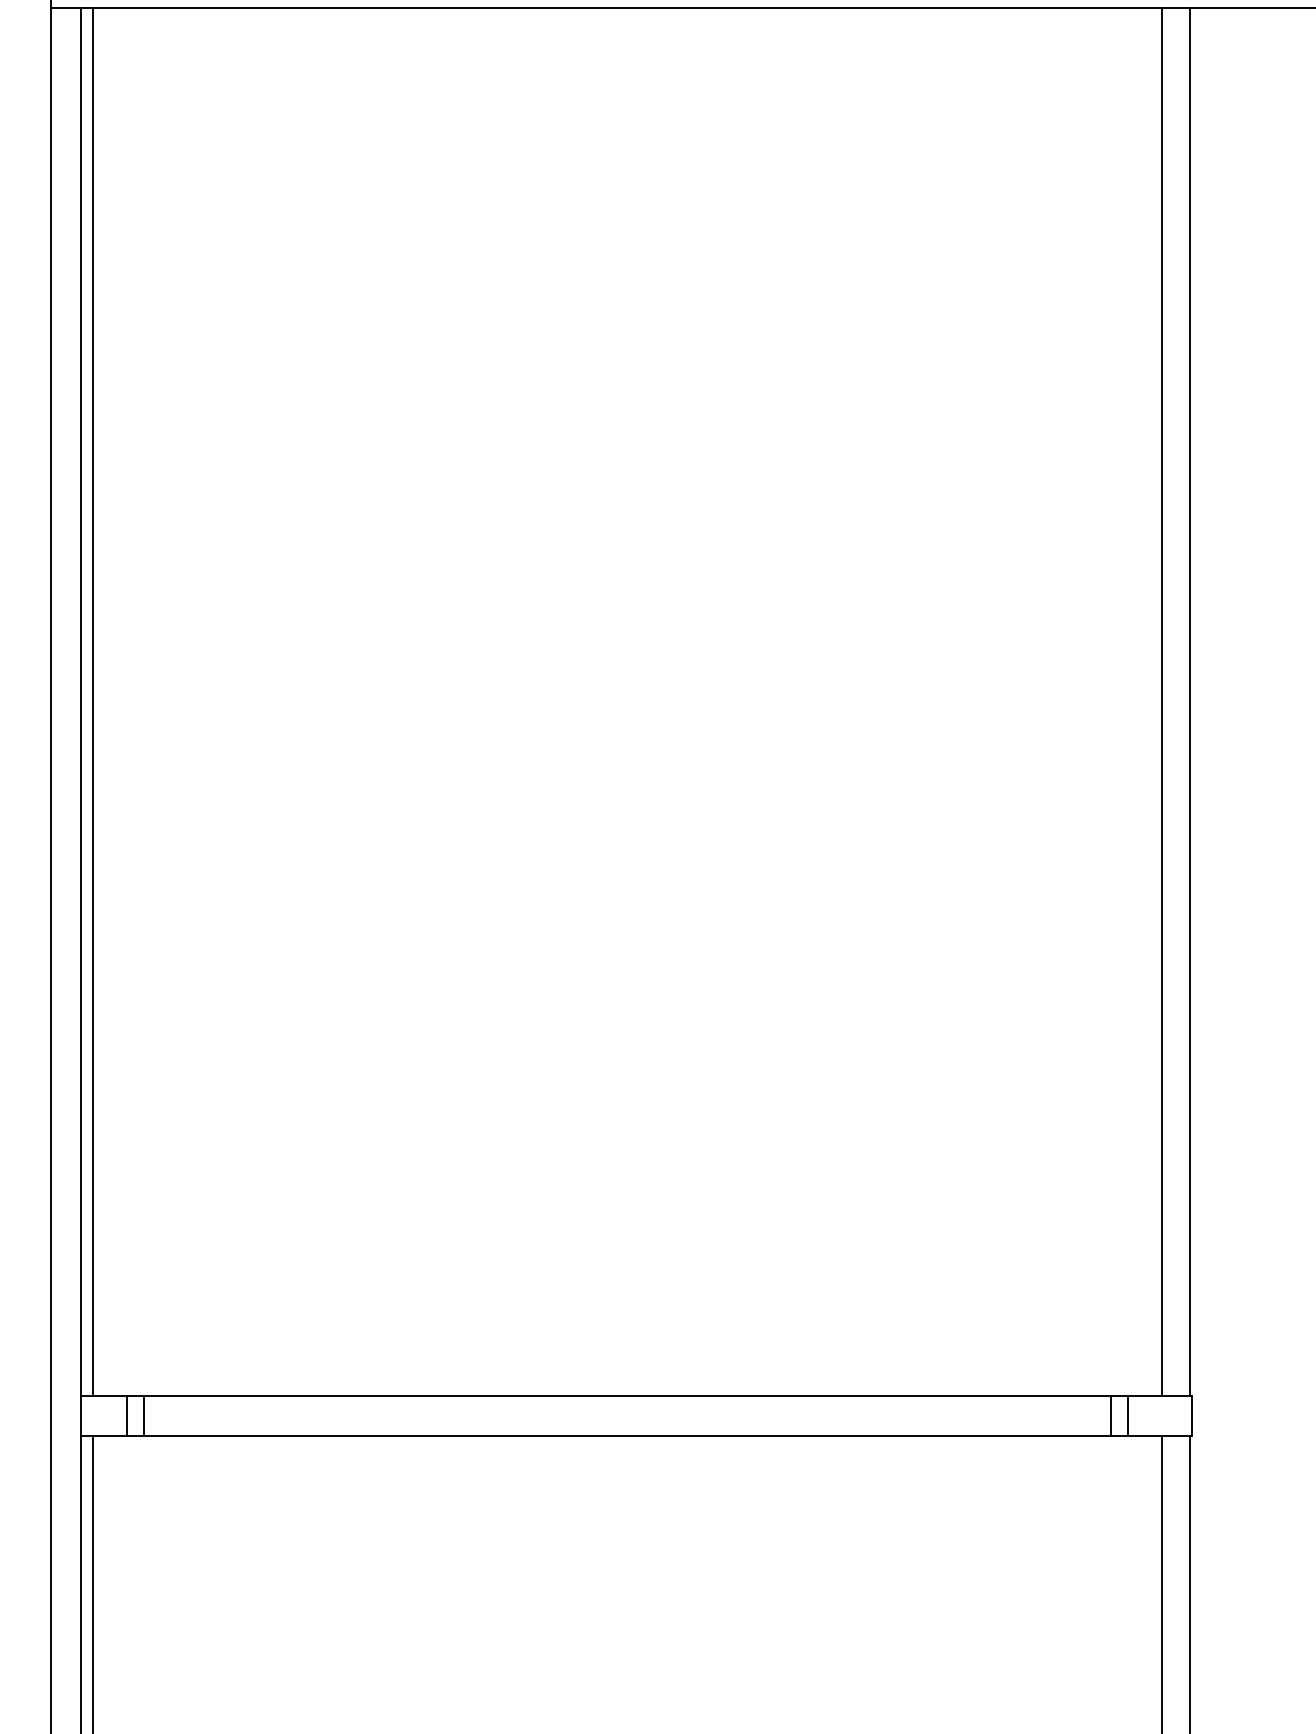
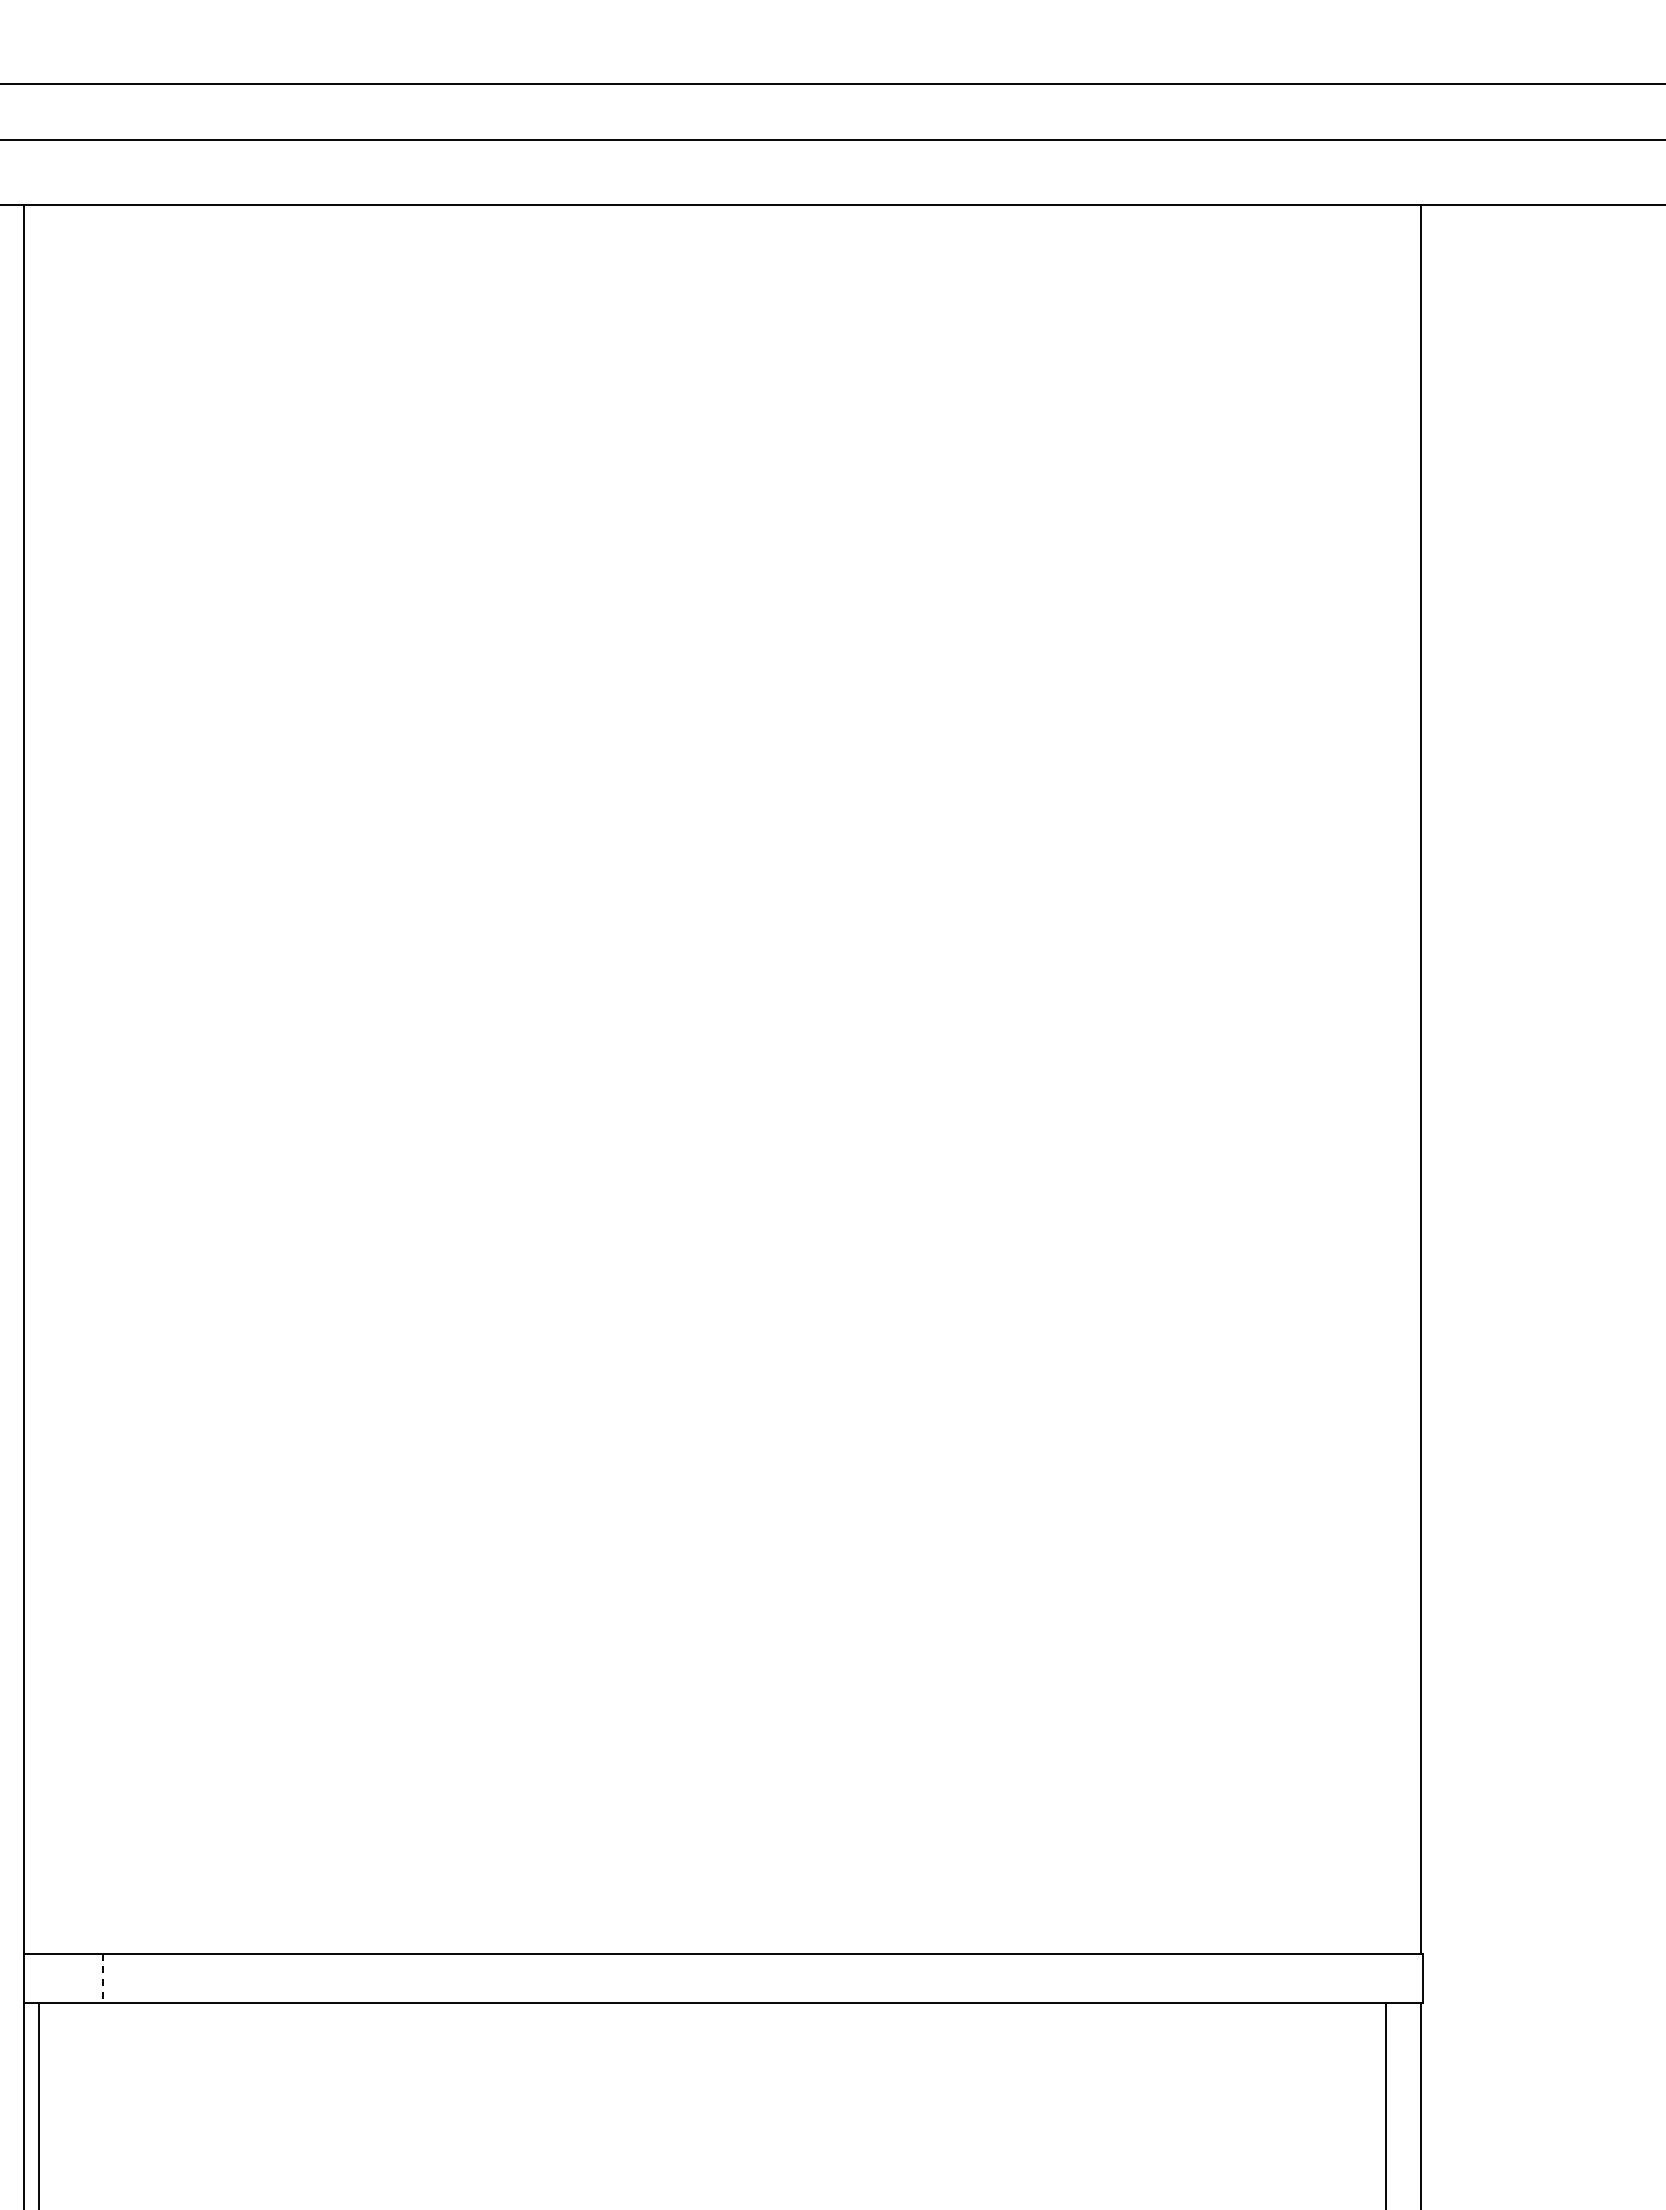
line: (92, 702) -> (38, 1079), removed
line: (1162, 702) -> (1386, 1079), removed
line: (127, 1416) -> (82, 1978), removed
line: (143, 1416) -> (102, 1978), solid -> dashed
line: (1111, 1416) -> (1321, 1978), removed
line: (1127, 1416) -> (1342, 1978), removed

